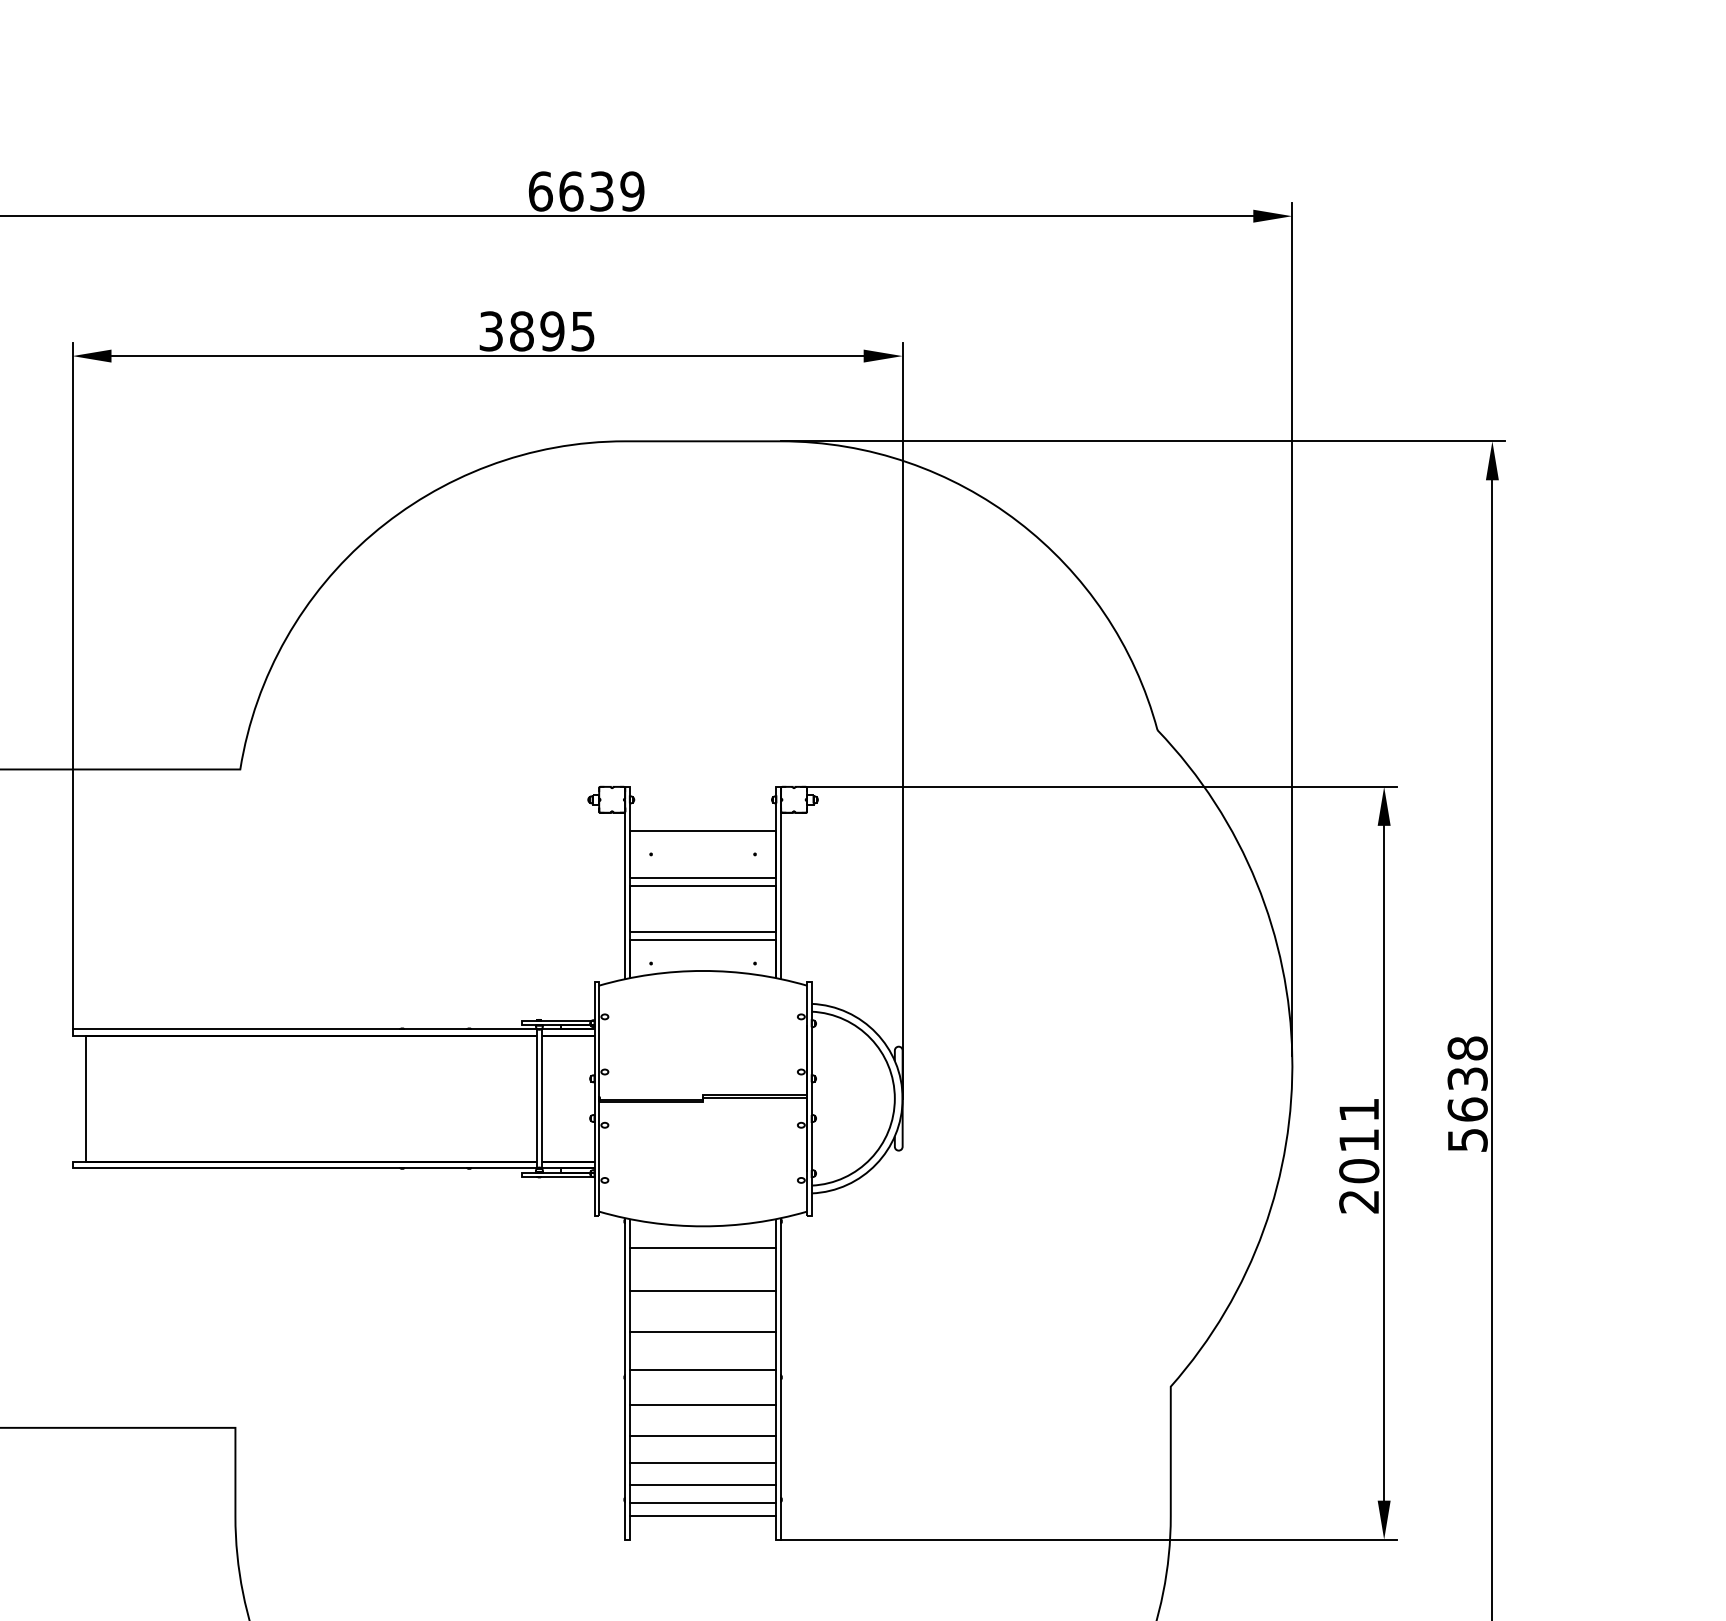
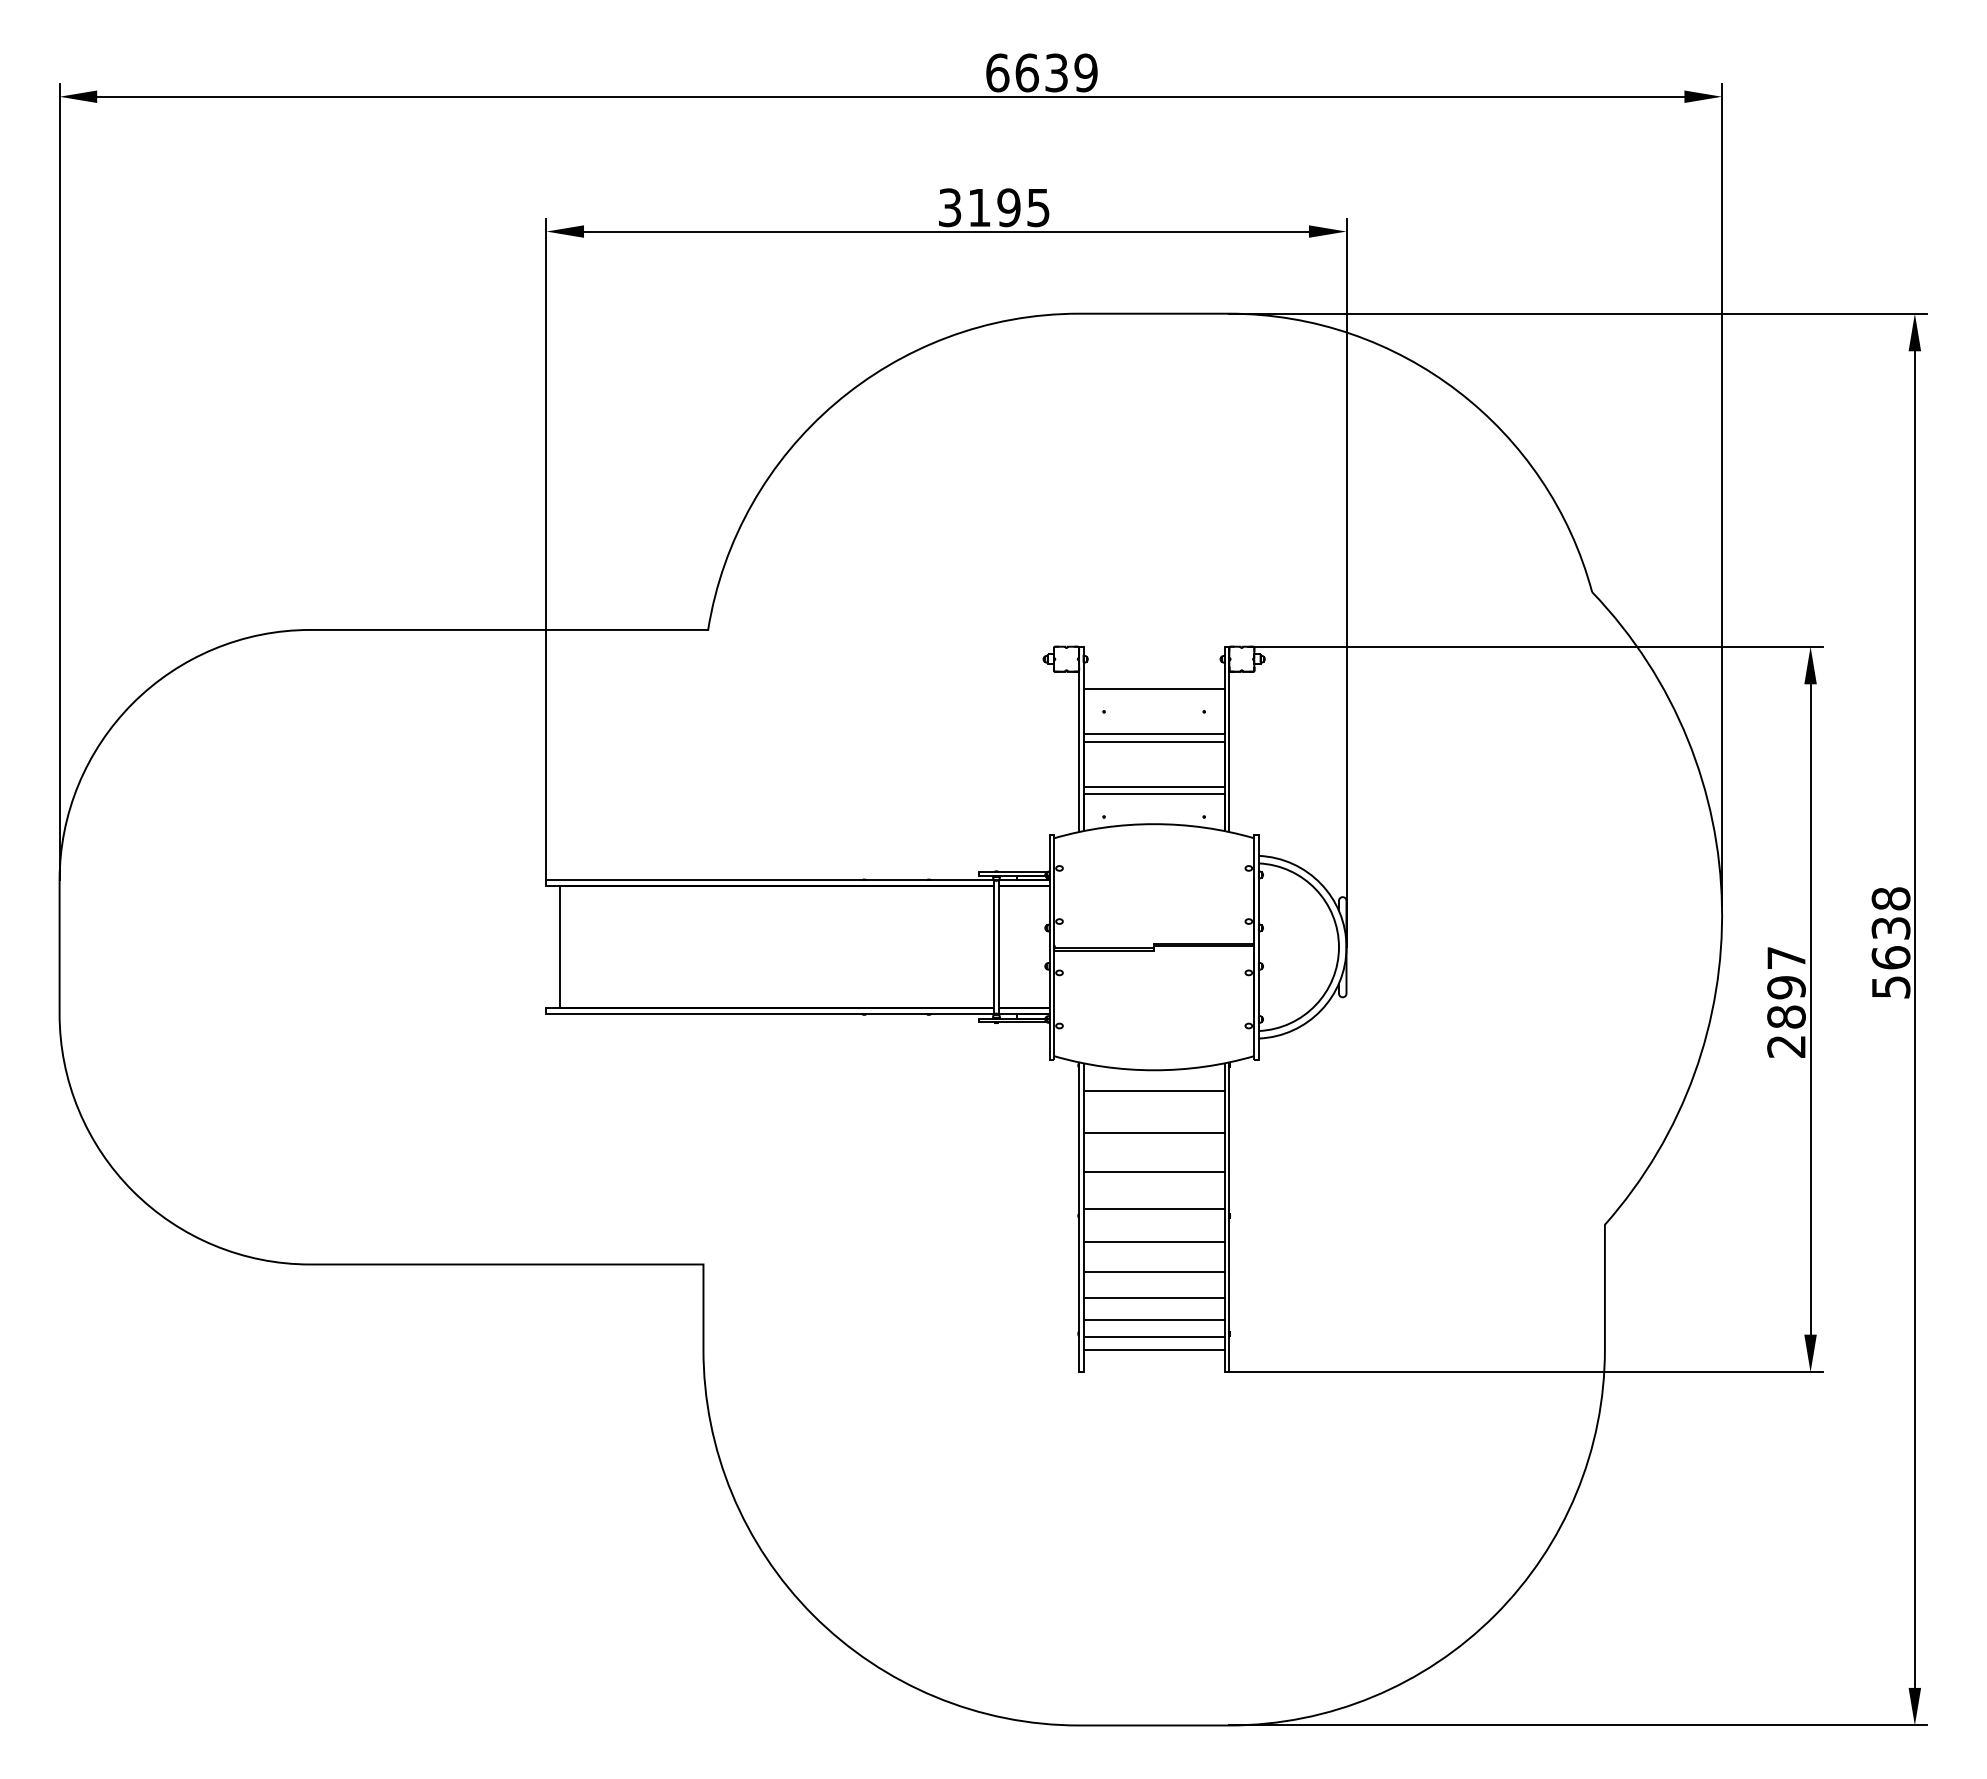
text: (521, 331) -> (979, 207), 3895 -> 3195
text: (1359, 1140) -> (1786, 987), 2011 -> 2897

